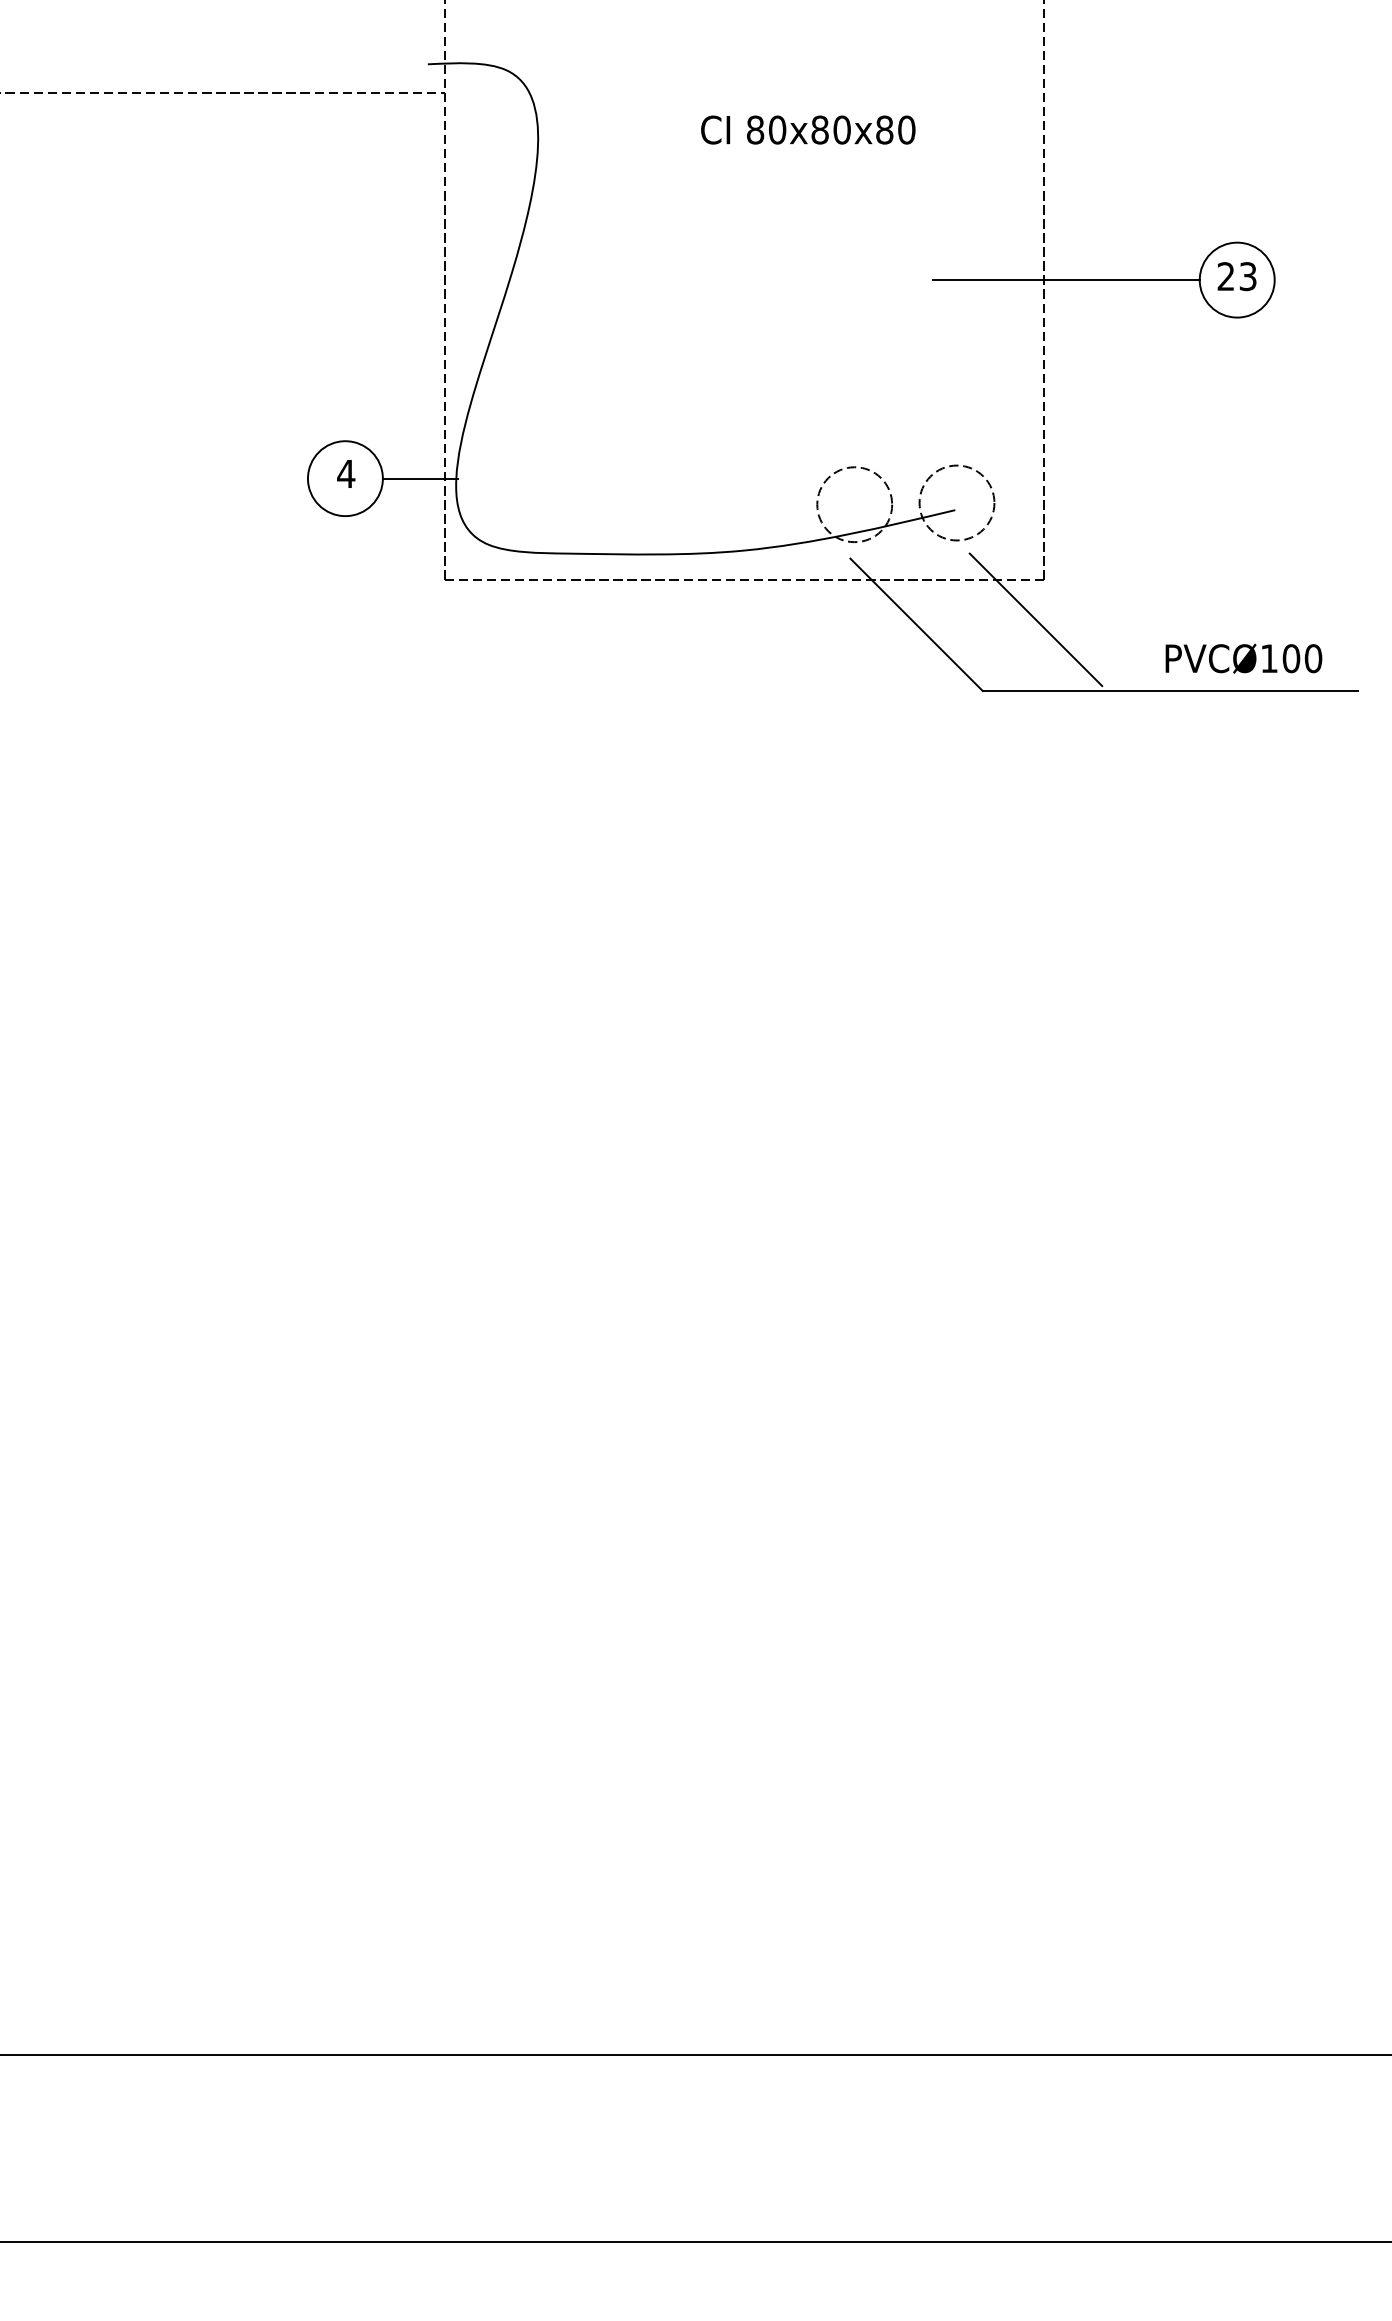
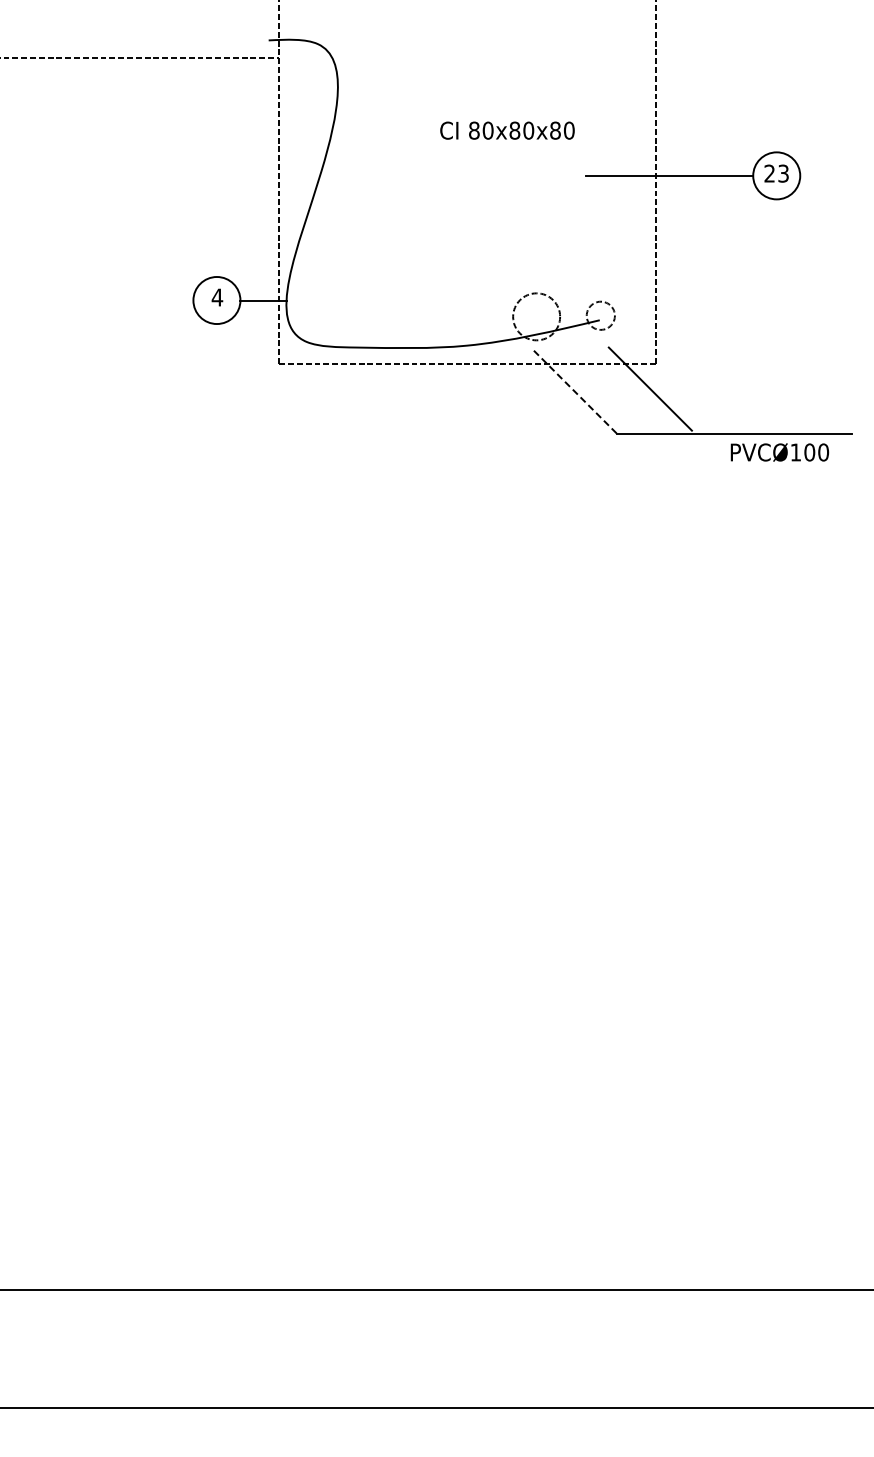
text: (808, 129) -> (507, 130), moved
circle: (956, 502) -> (600, 315), size x0.6
line: (916, 625) -> (575, 392), solid -> dashed
text: (1243, 658) -> (779, 452), moved

